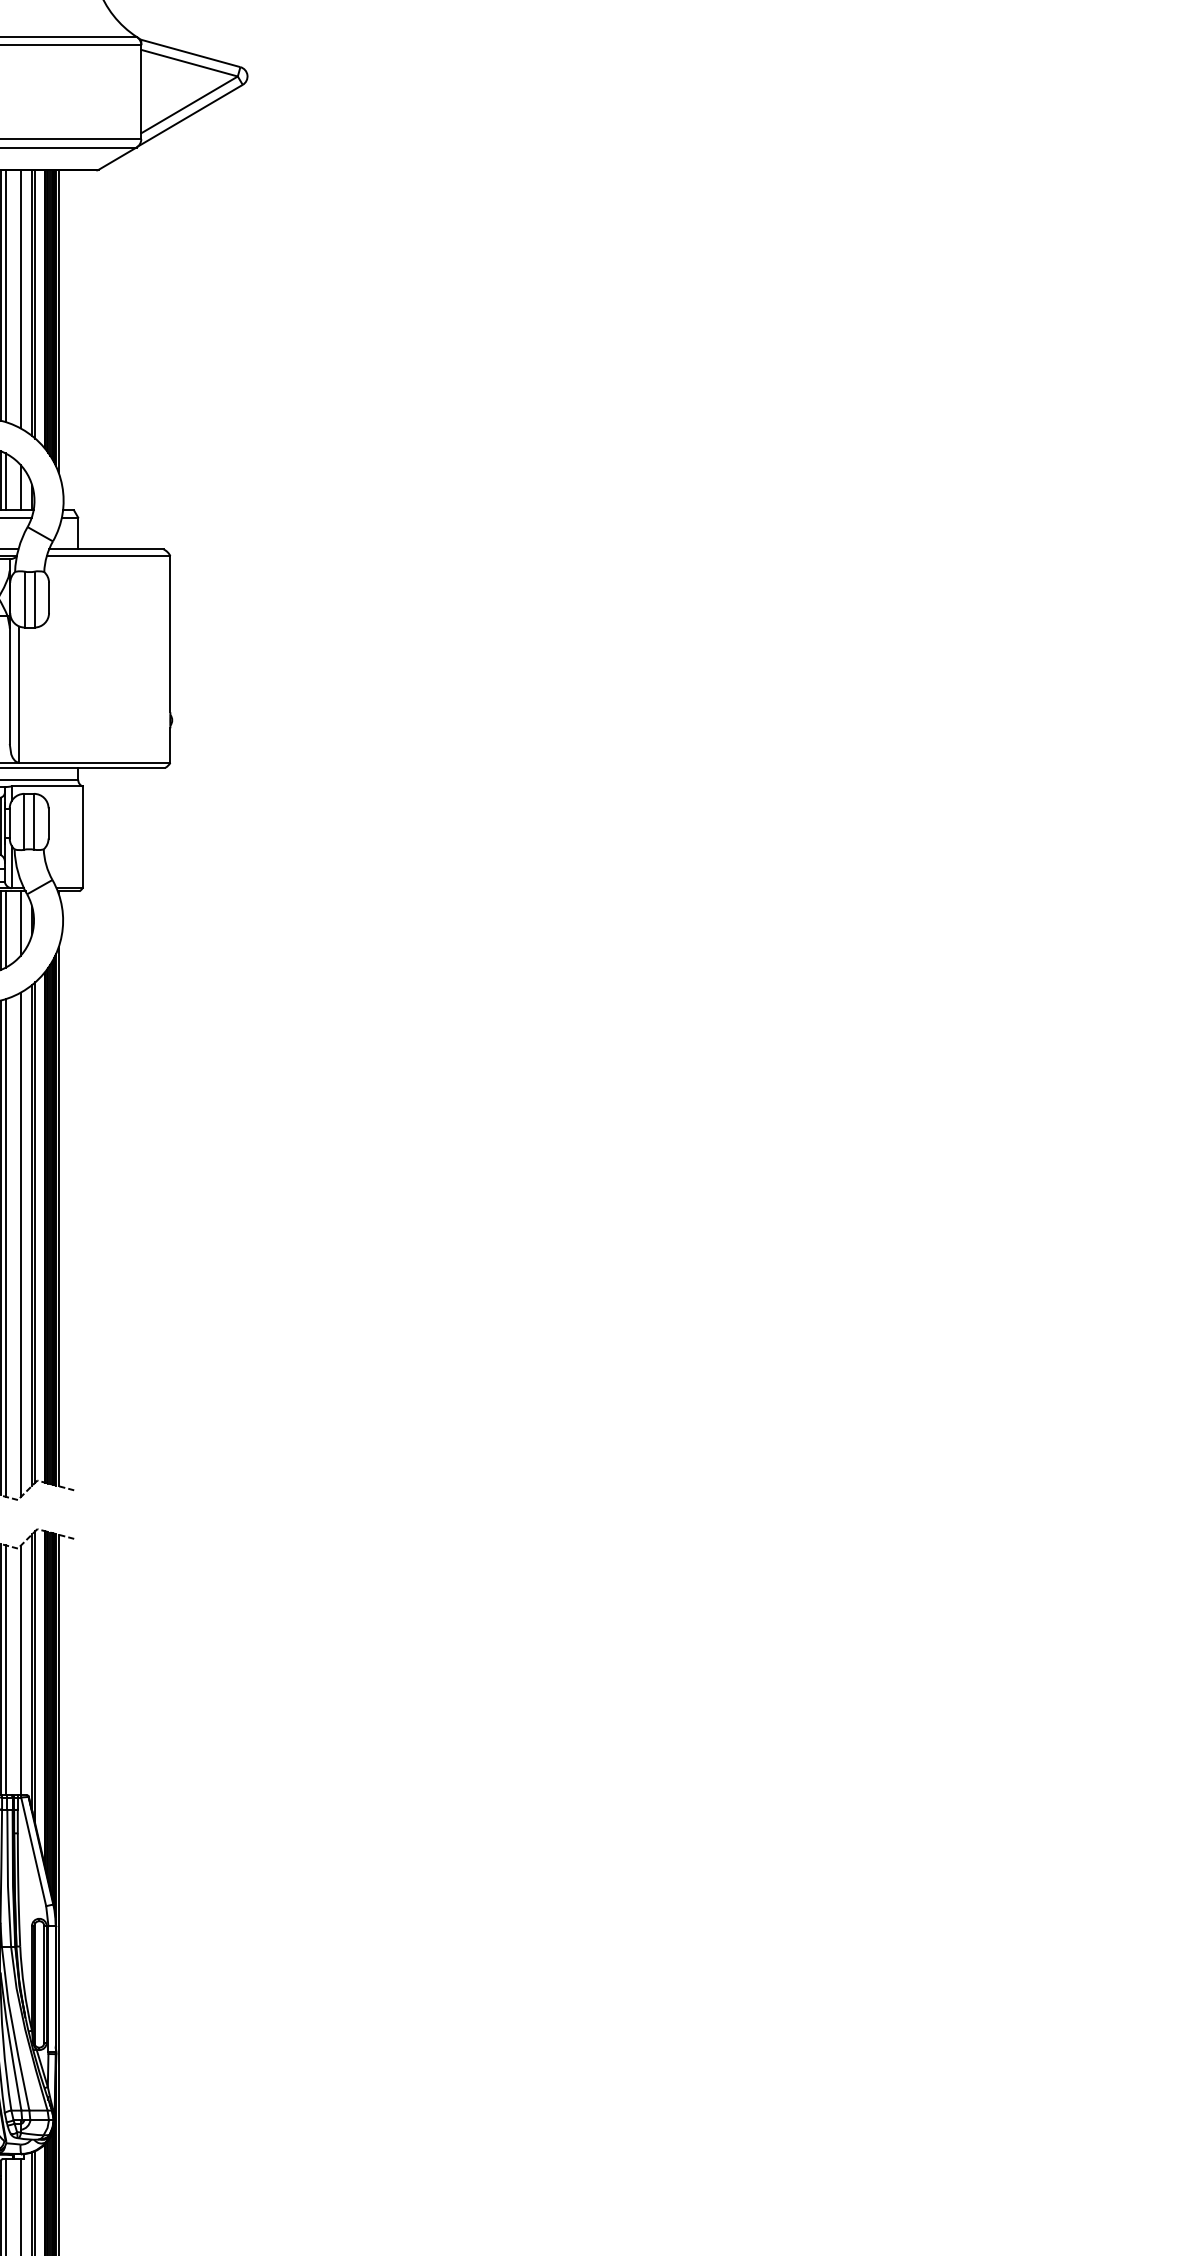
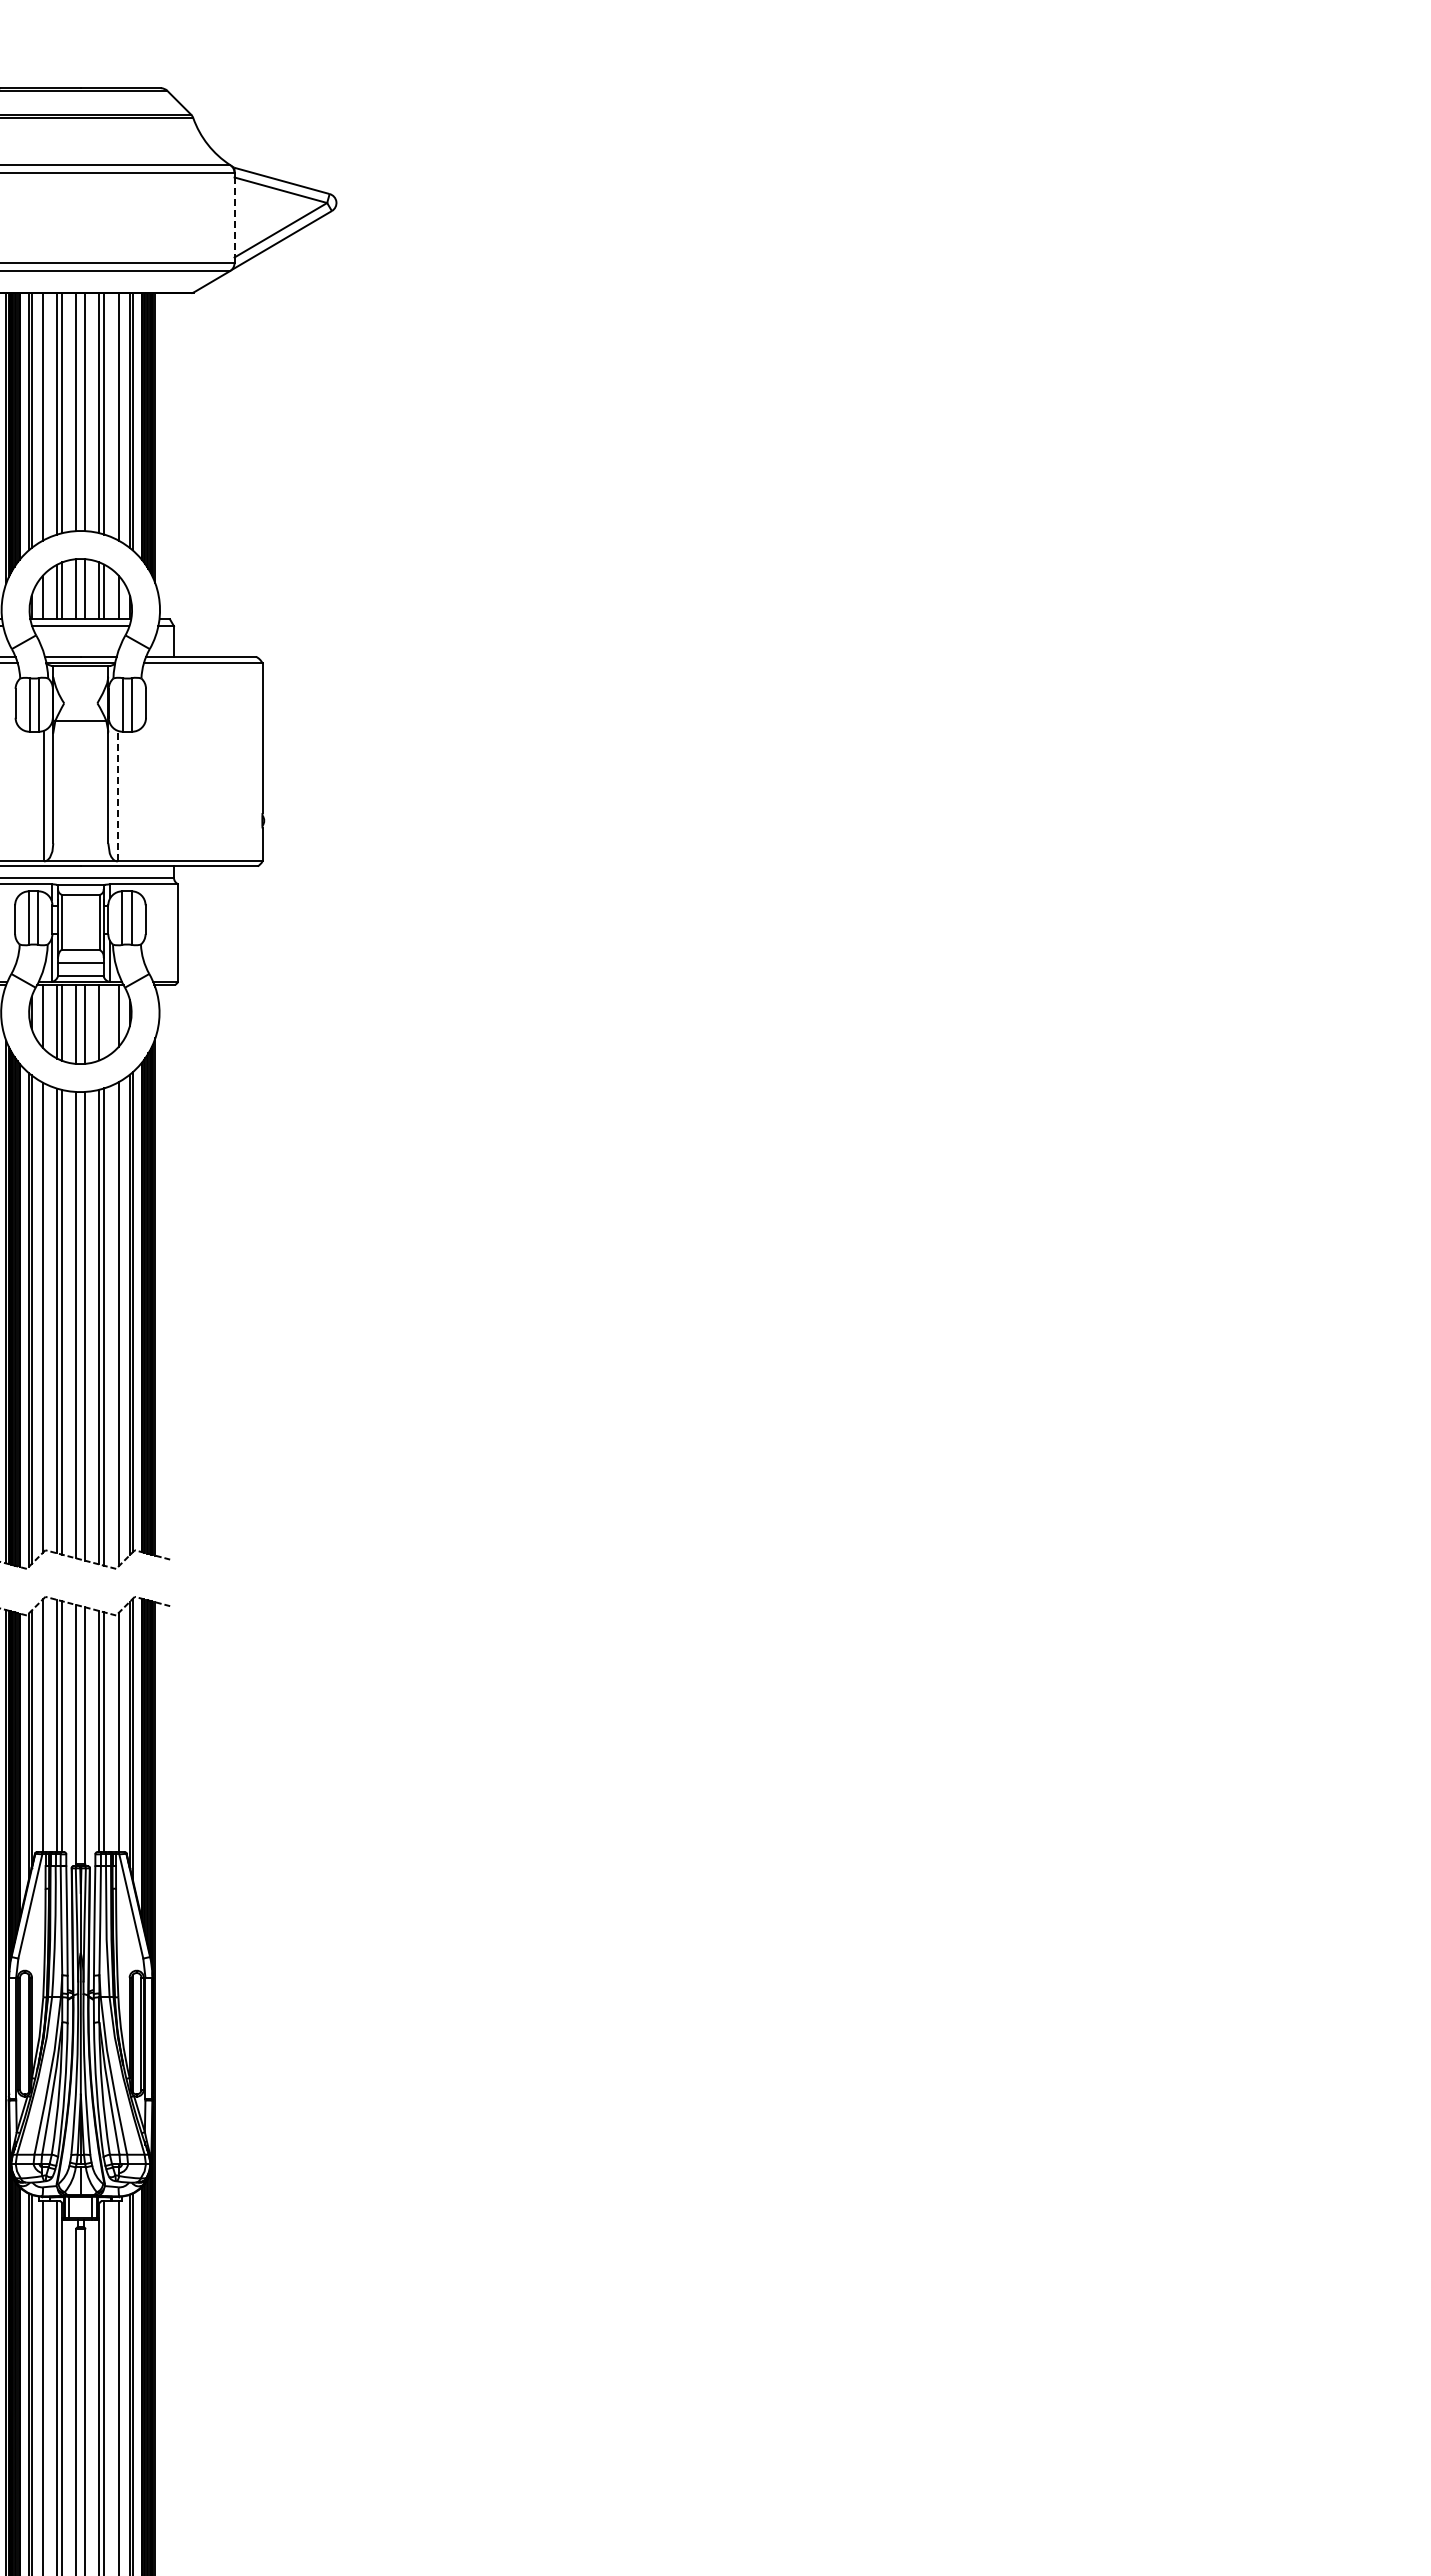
line: (141, 91) -> (234, 217), solid -> dashed
line: (19, 693) -> (117, 795), solid -> dashed
line: (5, 929) -> (104, 1021), removed

